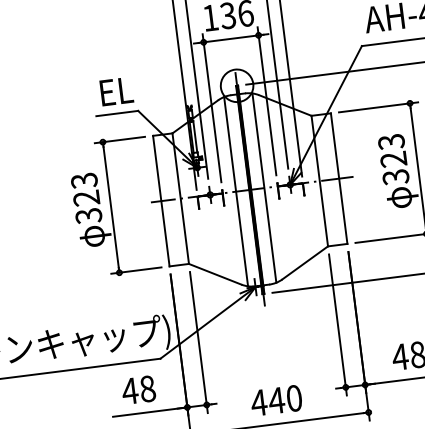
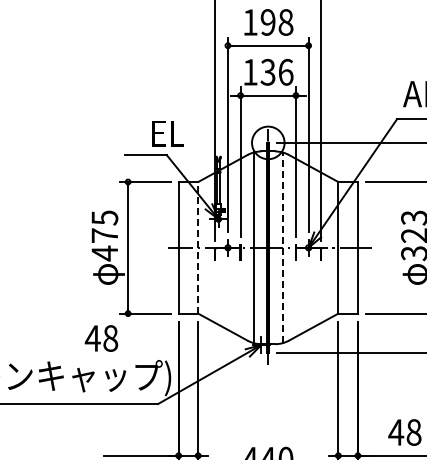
text: (116, 91) -> (167, 133), moved
line: (264, 187) -> (282, 247), solid -> dashed
text: (86, 198) -> (104, 235), 323 -> 475
line: (180, 198) -> (198, 247), solid -> dashed
text: (138, 390) -> (101, 338), moved

